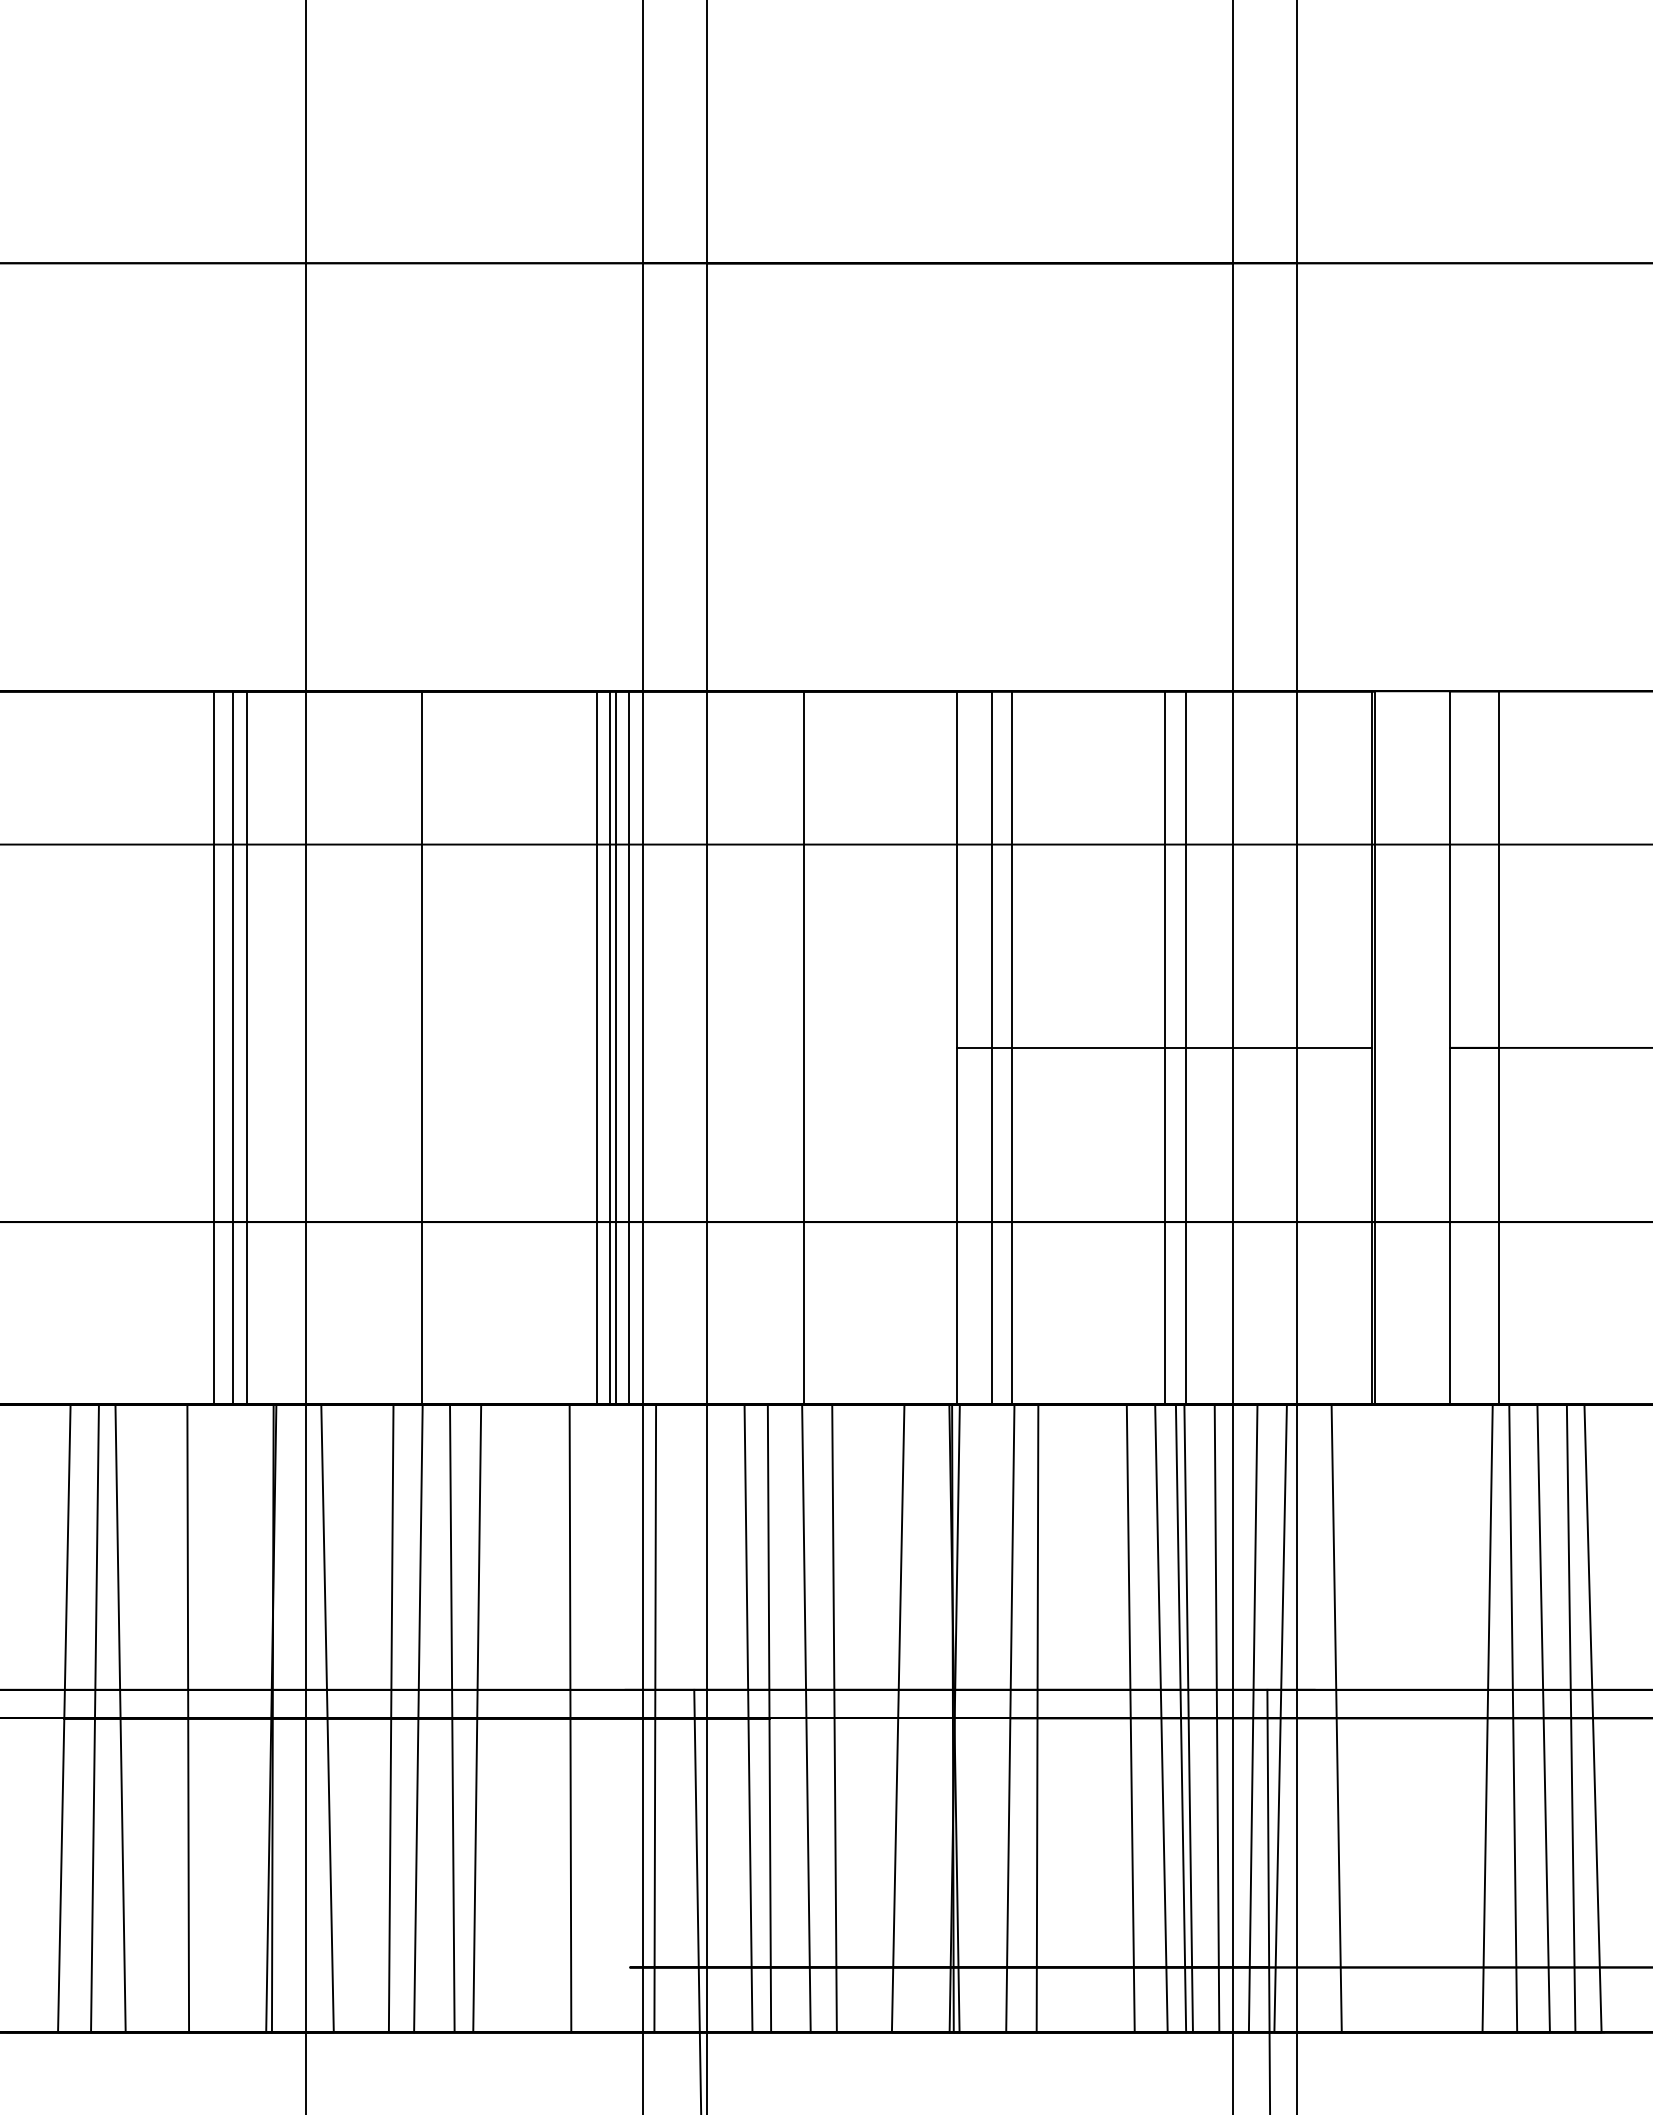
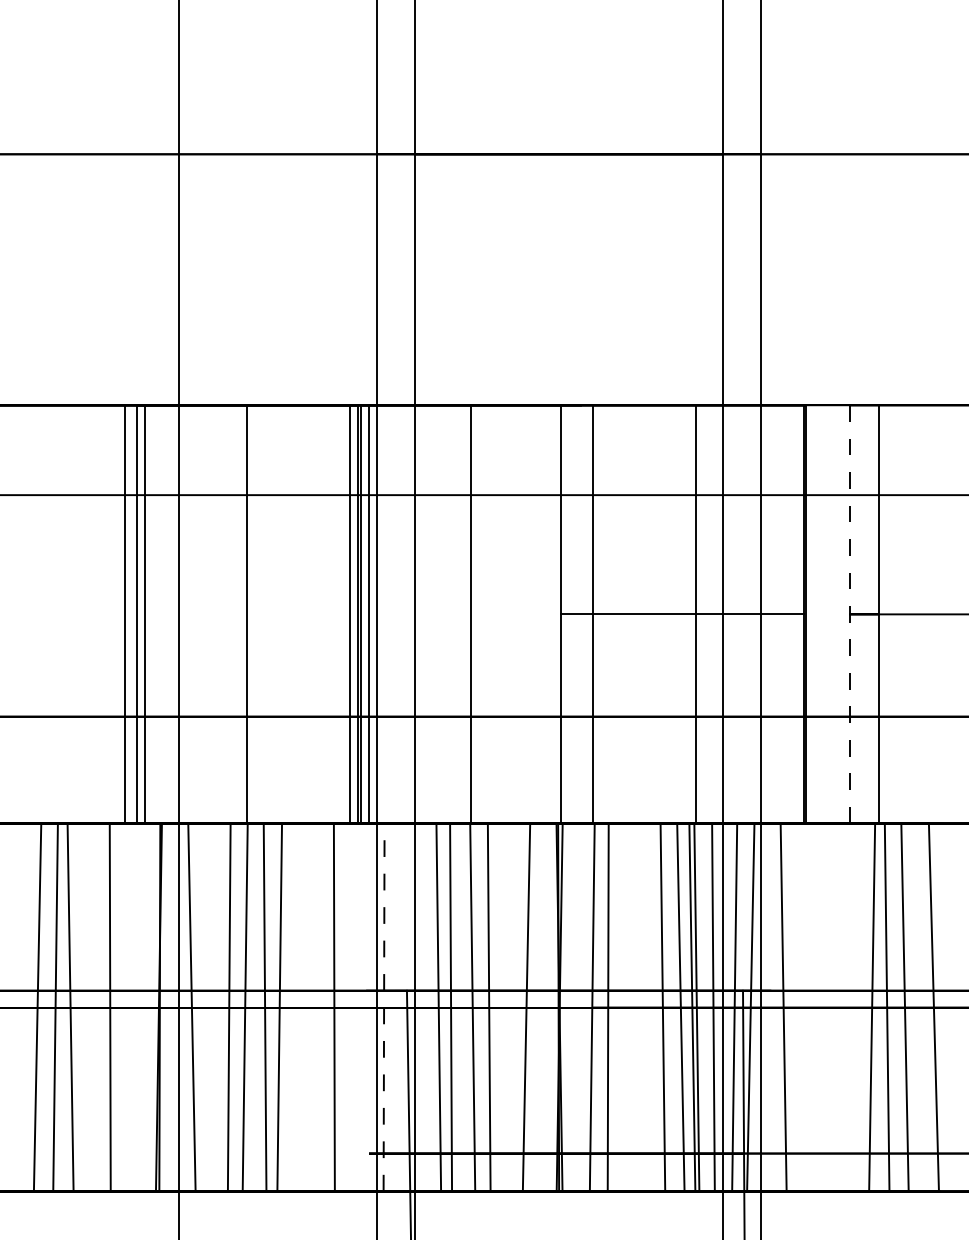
line: (1449, 1046) -> (849, 613), solid -> dashed
line: (991, 1048) -> (581, 614), removed
line: (1164, 1048) -> (682, 614), removed
line: (655, 1718) -> (384, 1007), solid -> dashed
line: (1570, 1718) -> (920, 1007), removed

